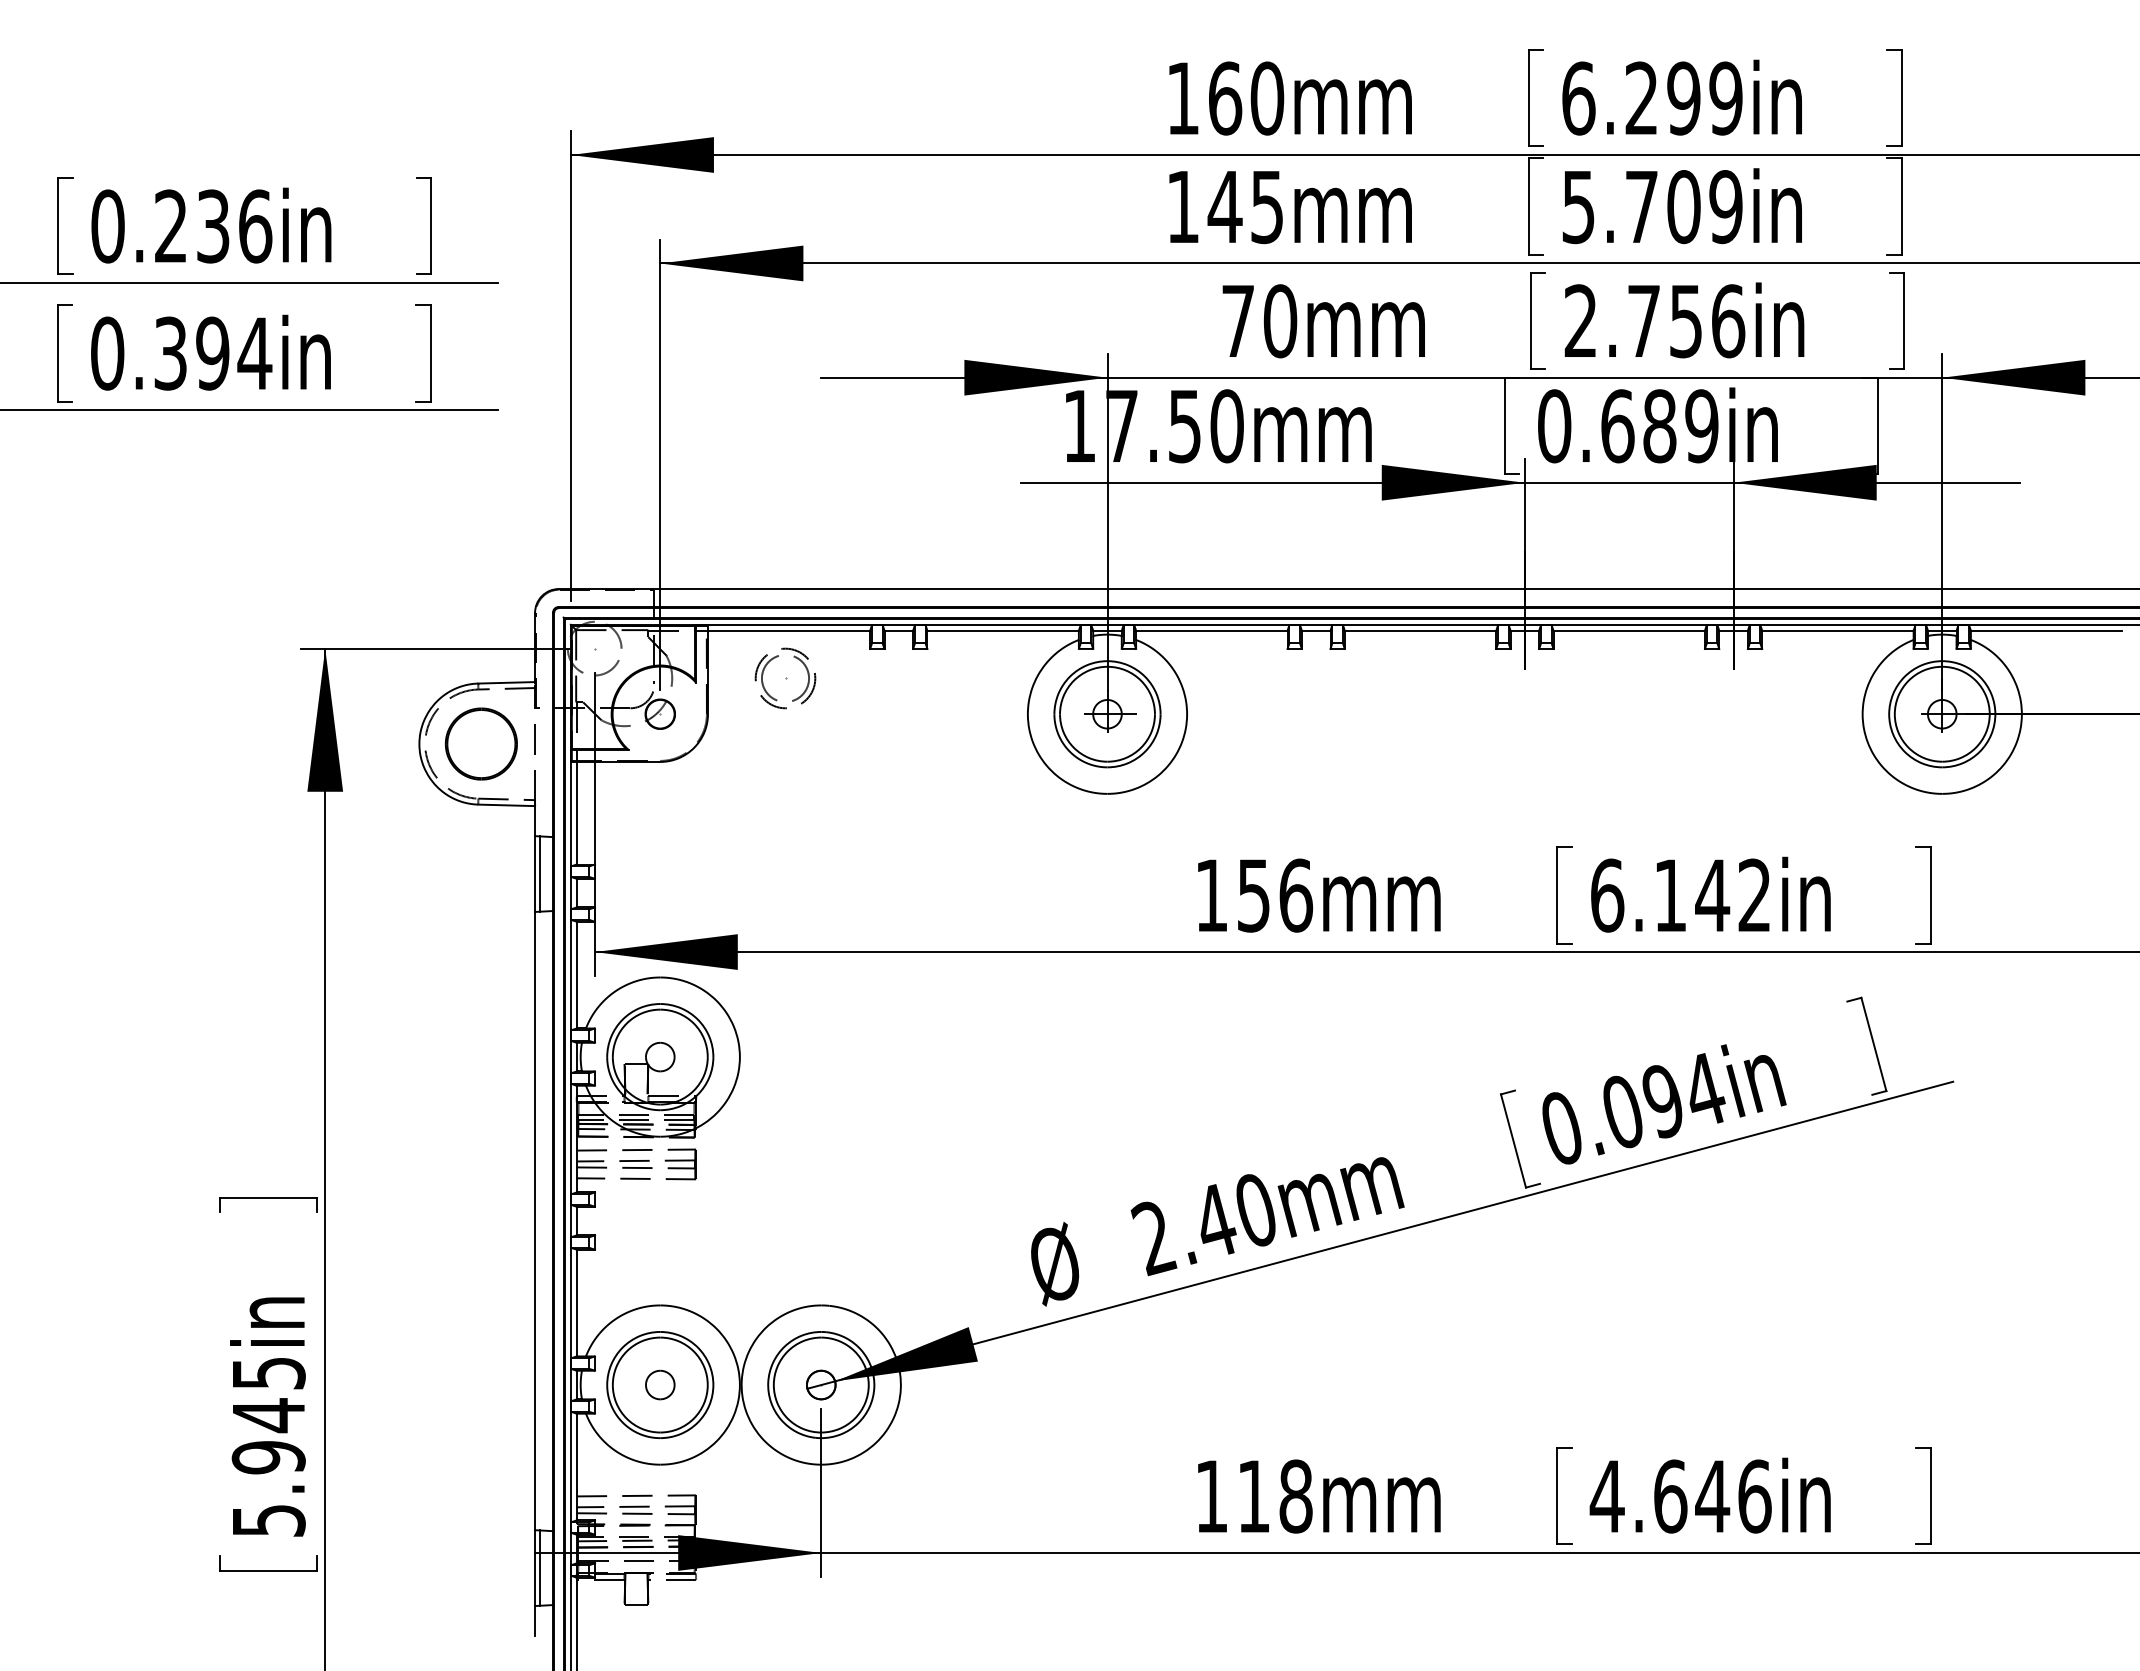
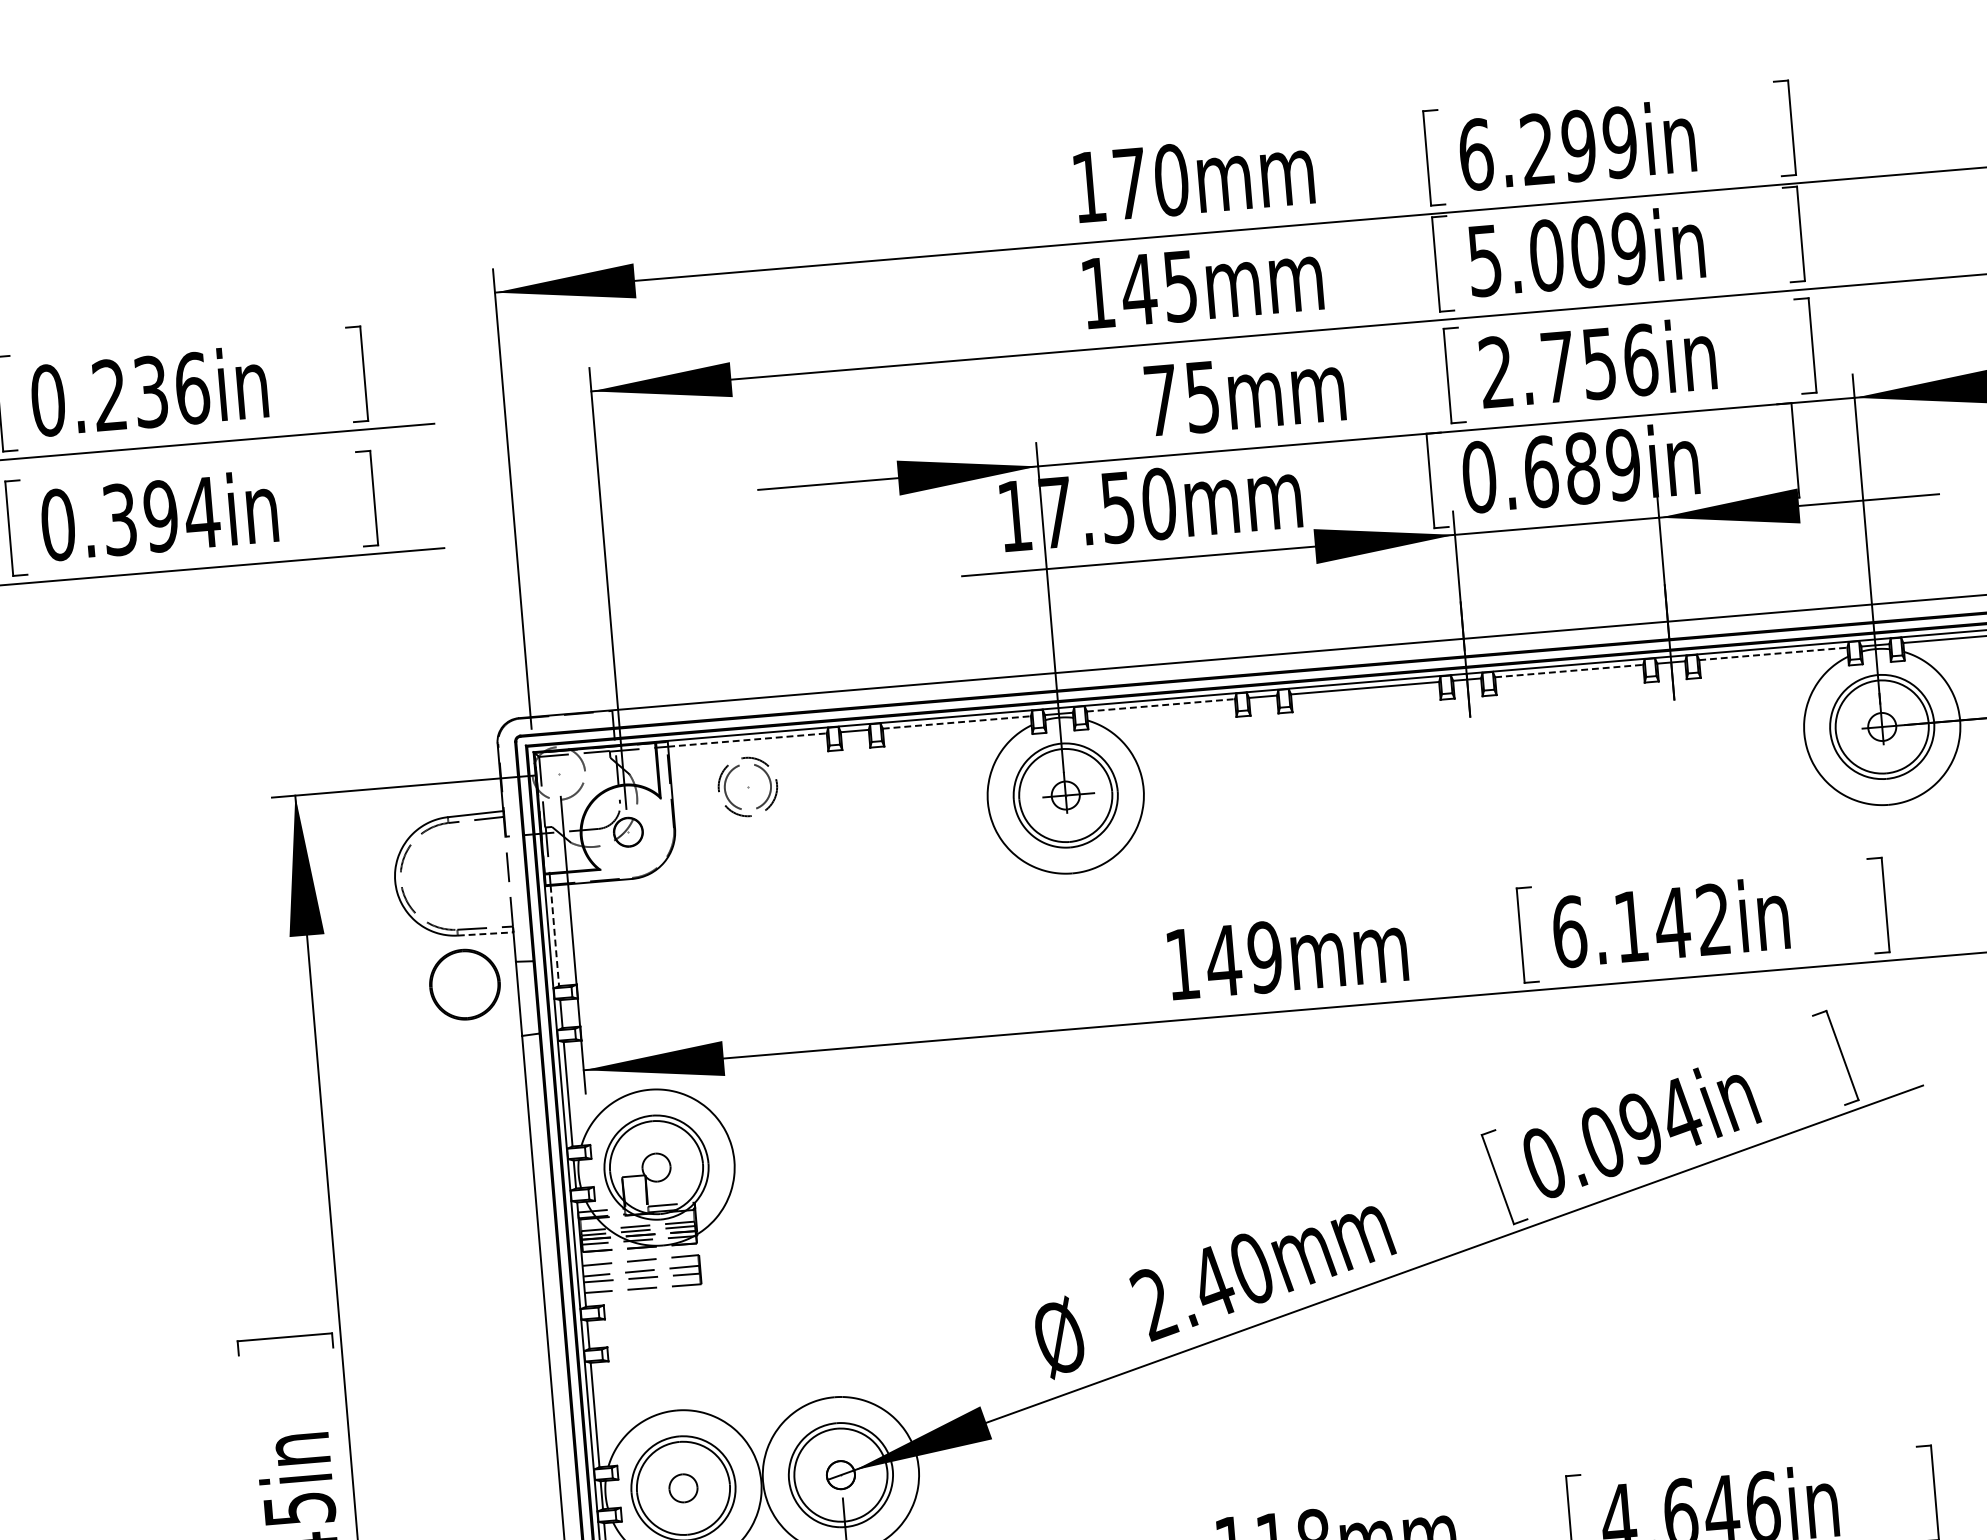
text: (1225, 98) -> (1130, 183), 160mm -> 170mm
text: (1641, 207) -> (1546, 256), 5.709in -> 5.009in
text: (1280, 321) -> (1202, 397), 70mm -> 75mm
line: (789, 630) -> (747, 739), solid -> dashed
line: (1003, 630) -> (957, 722), solid -> dashed
line: (1211, 630) -> (1160, 705), solid -> dashed
line: (1629, 630) -> (1569, 670), solid -> dashed
line: (1837, 630) -> (1772, 653), solid -> dashed
part: (480, 743) -> (464, 984), moved
line: (507, 805) -> (486, 934), solid -> dashed
line: (576, 813) -> (554, 936), solid -> dashed
line: (539, 873) -> (523, 997), removed
text: (1274, 895) -> (1244, 959), 156mm -> 149mm

